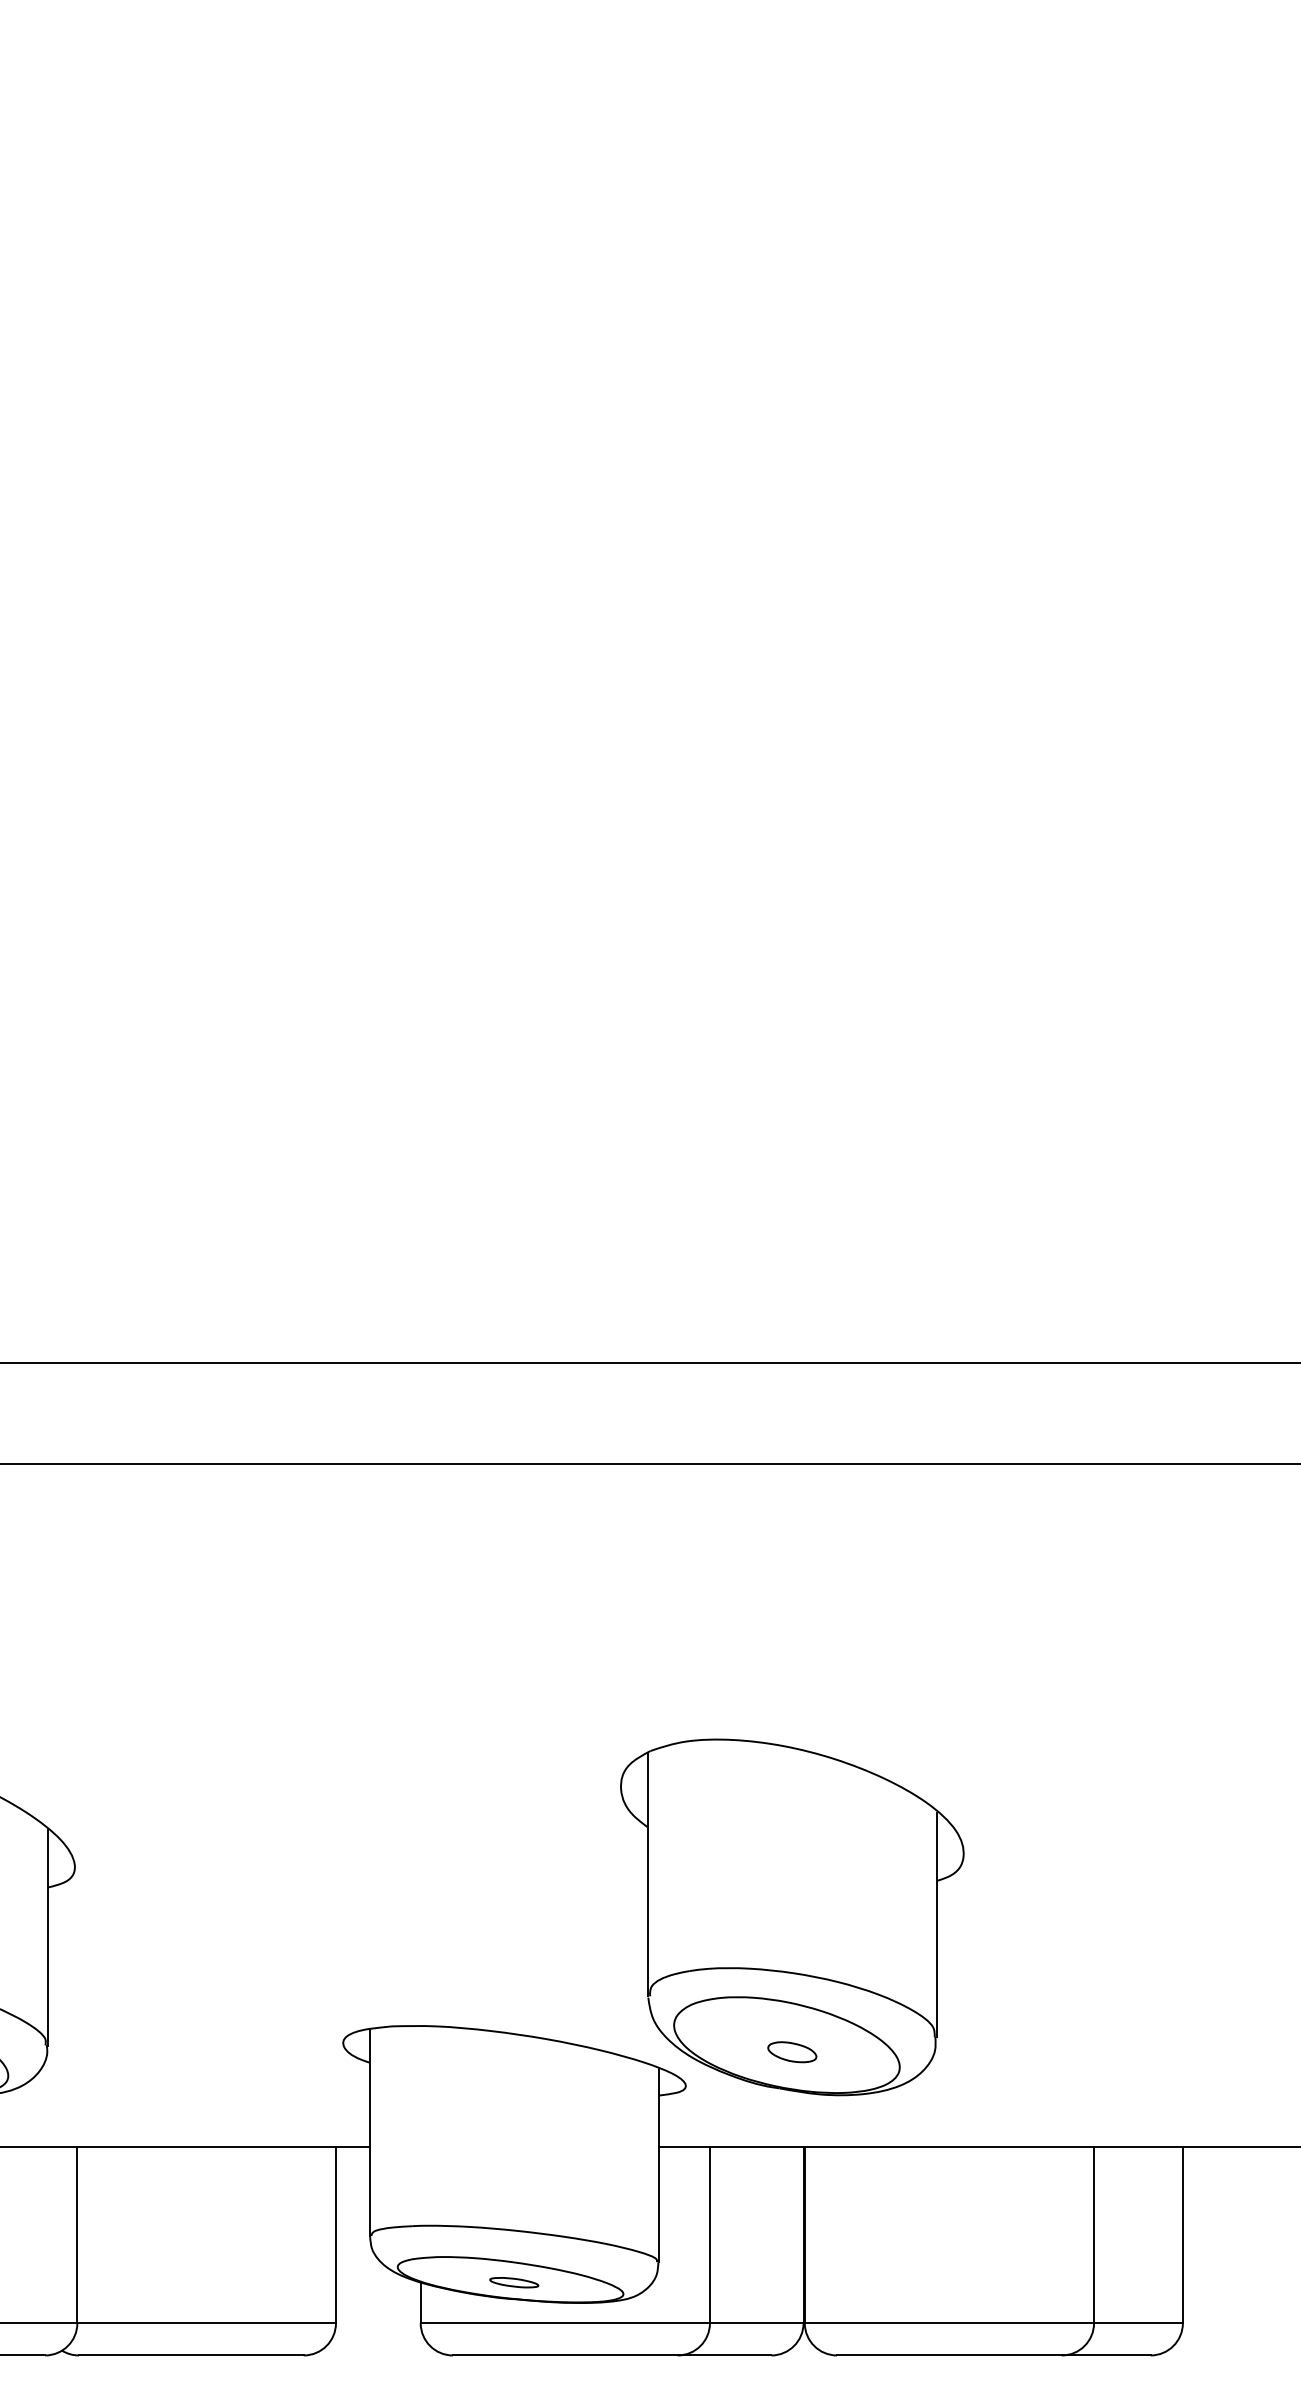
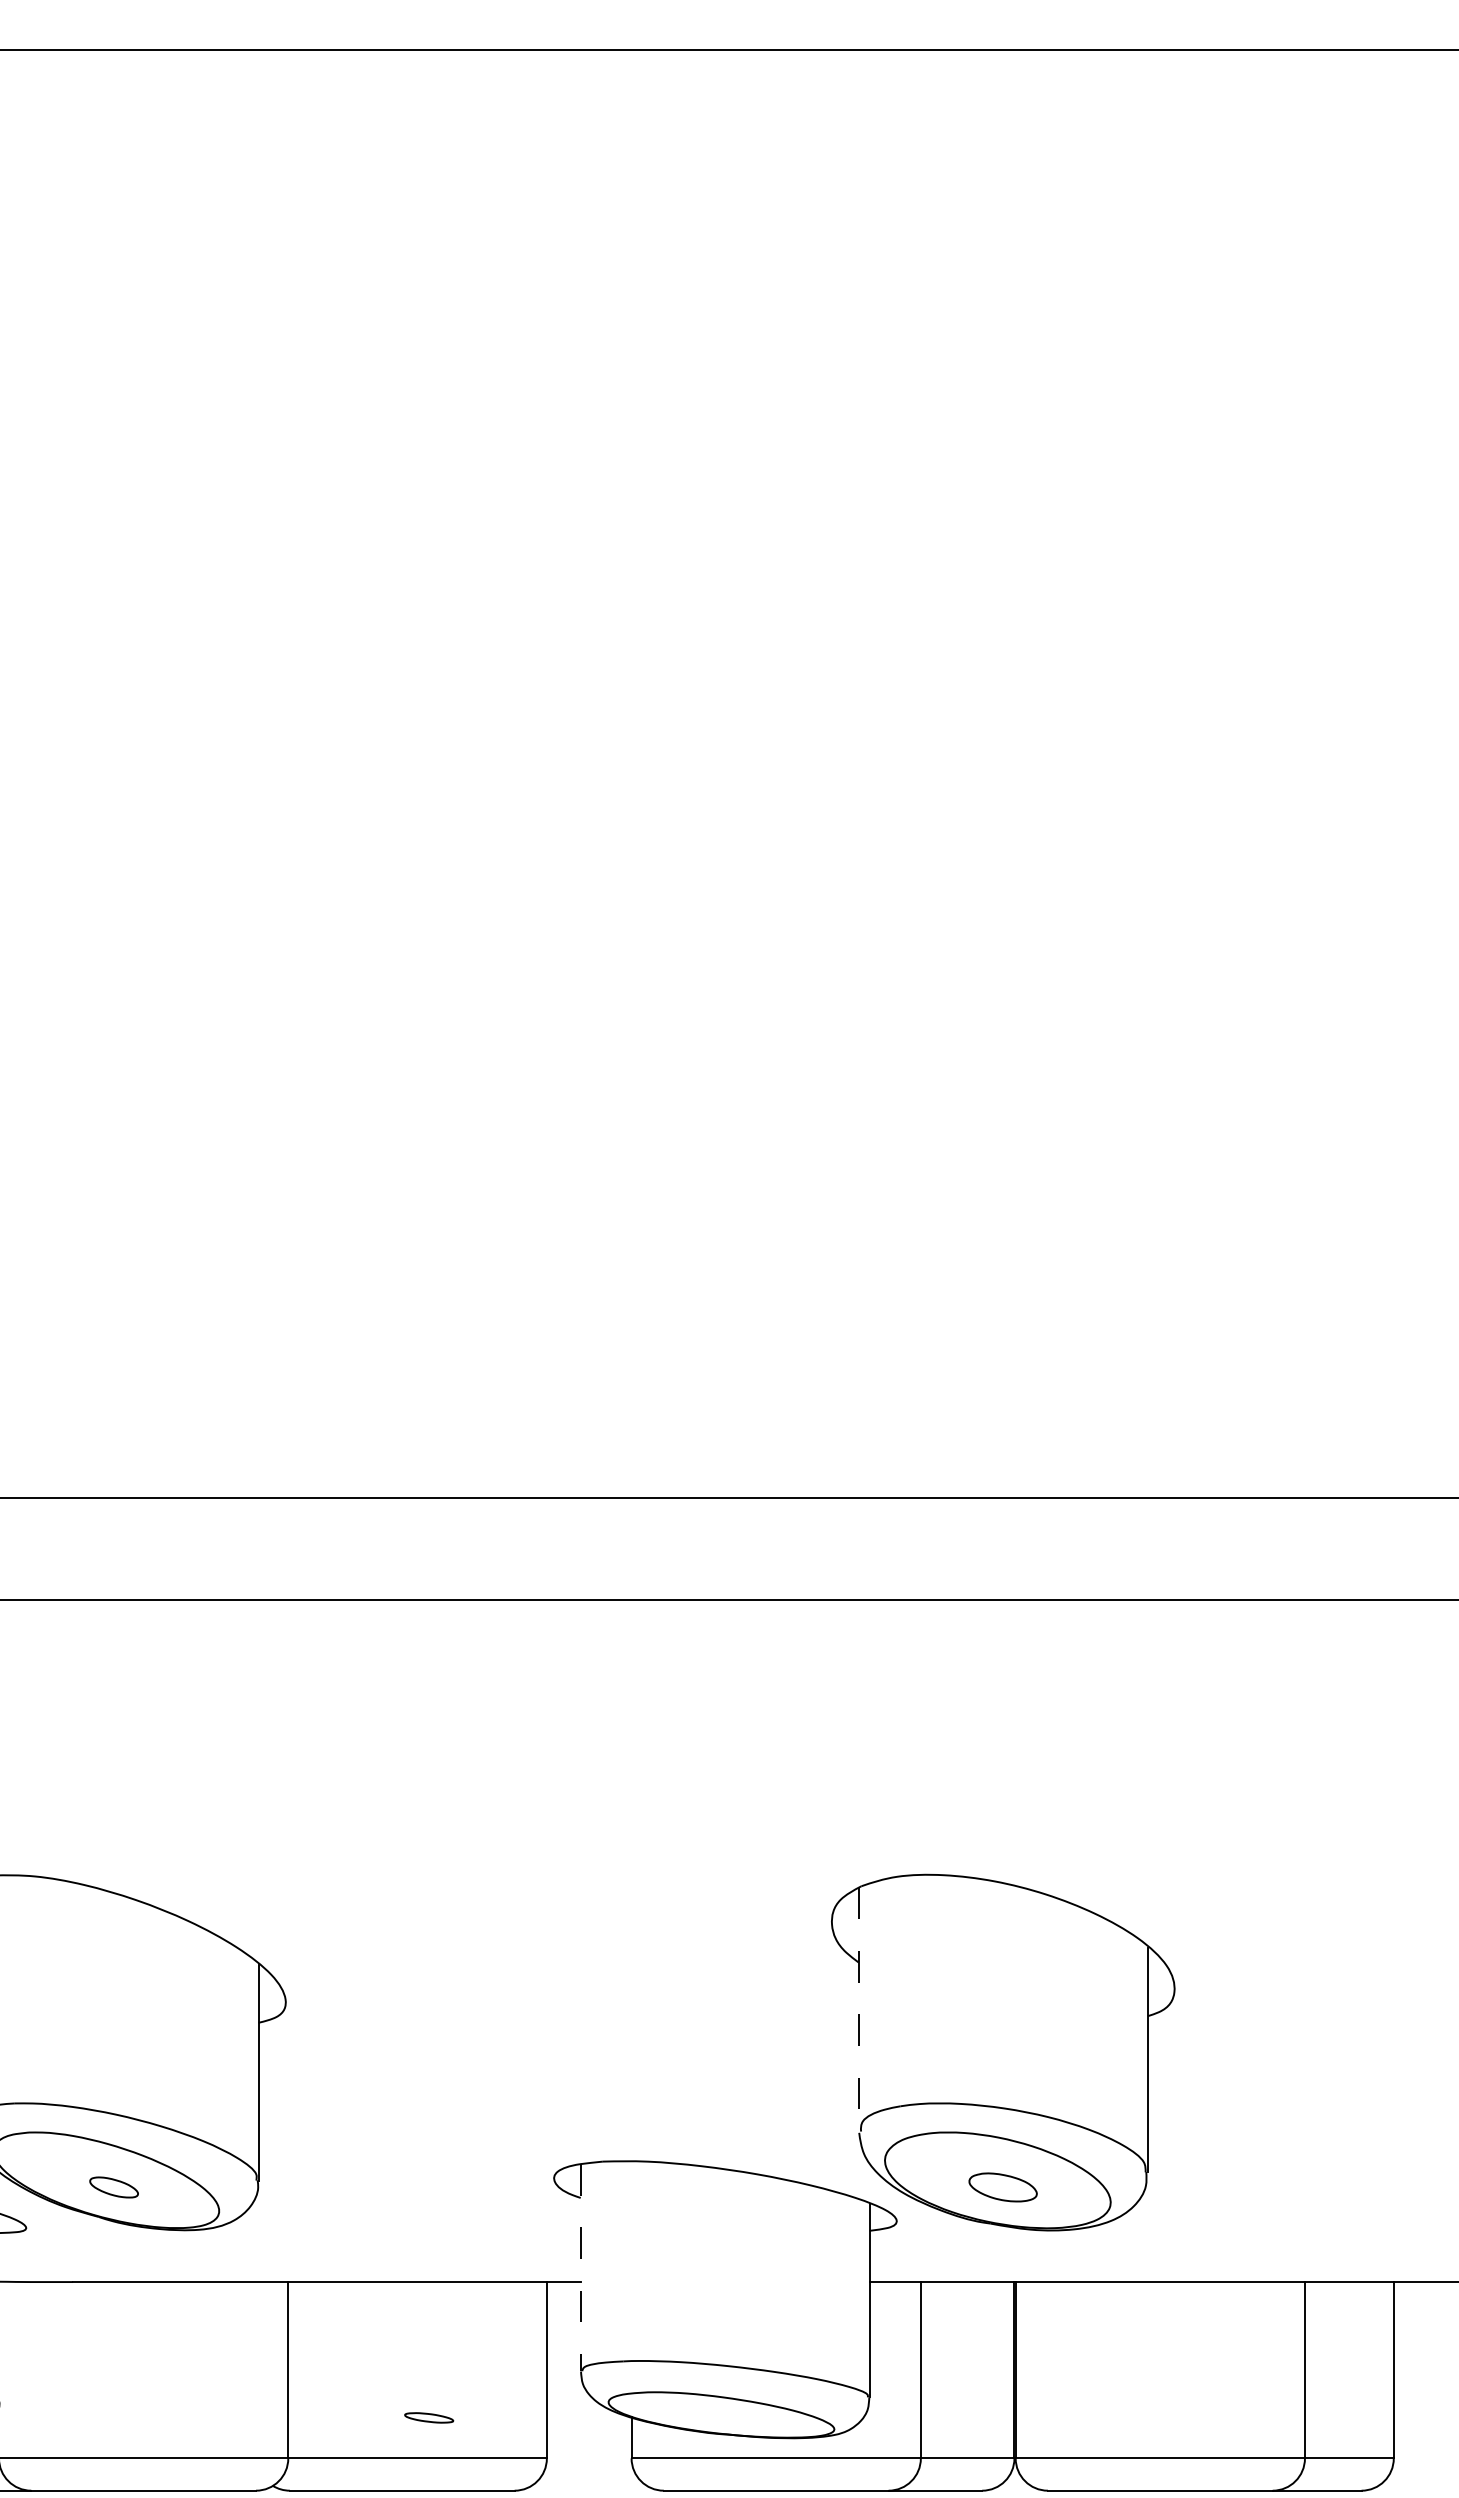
line: (647, 1874) -> (858, 2009), solid -> dashed
part: (792, 2052) -> (1003, 2187), size x1.4
line: (369, 2132) -> (580, 2267), solid -> dashed
part: (514, 2282) -> (429, 2417), moved

